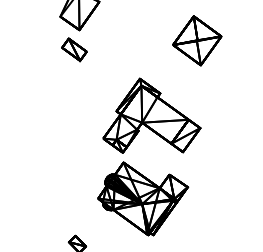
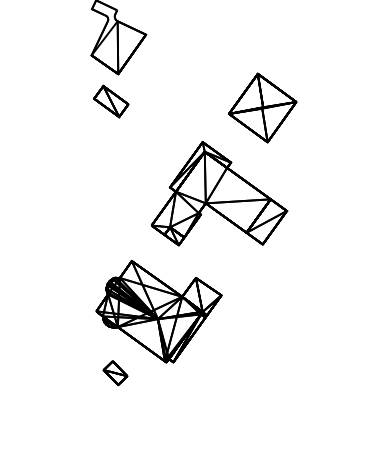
part: (197, 40) -> (262, 107), moved
part: (142, 198) -> (158, 311), moved

